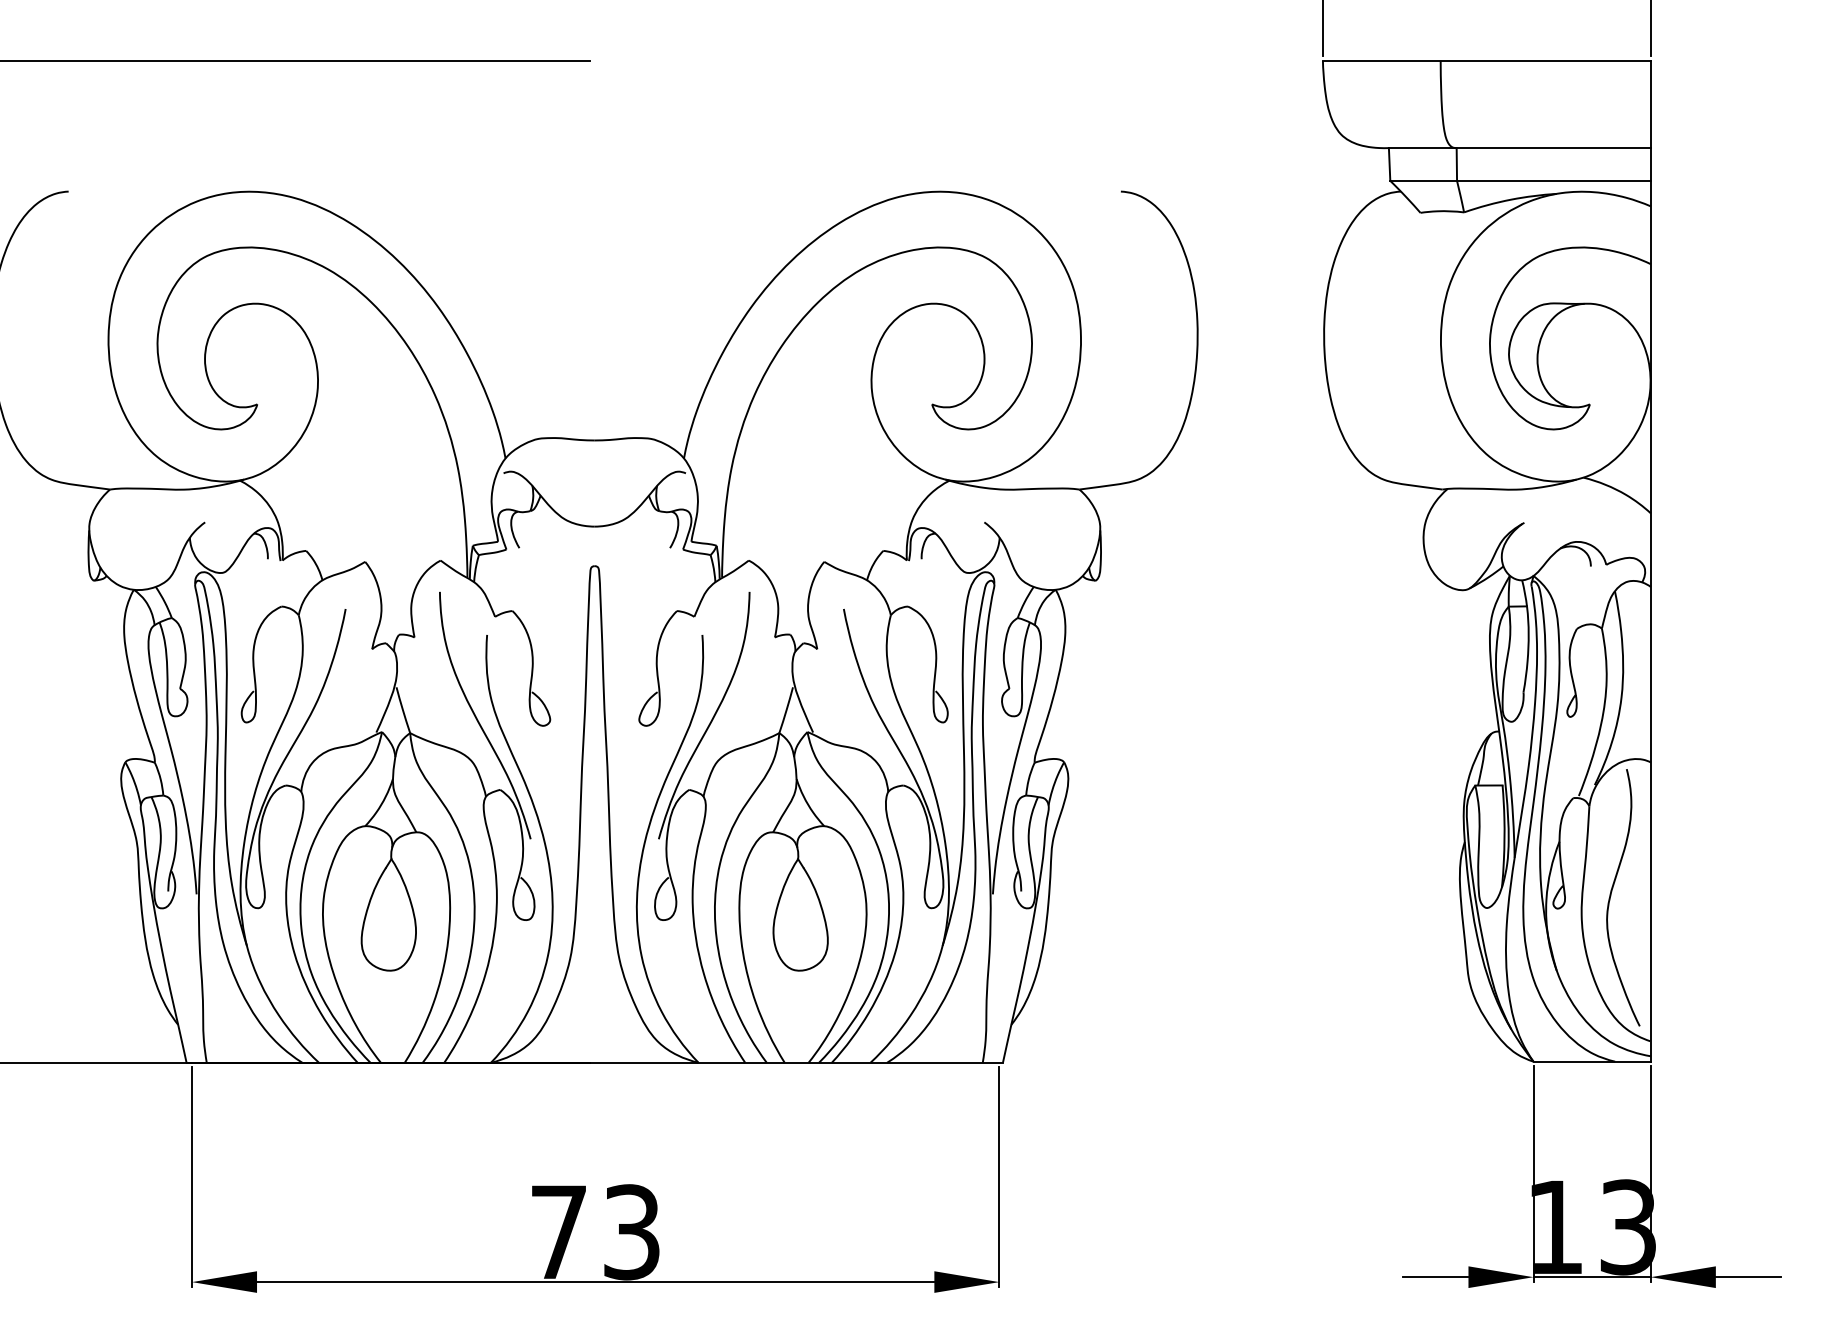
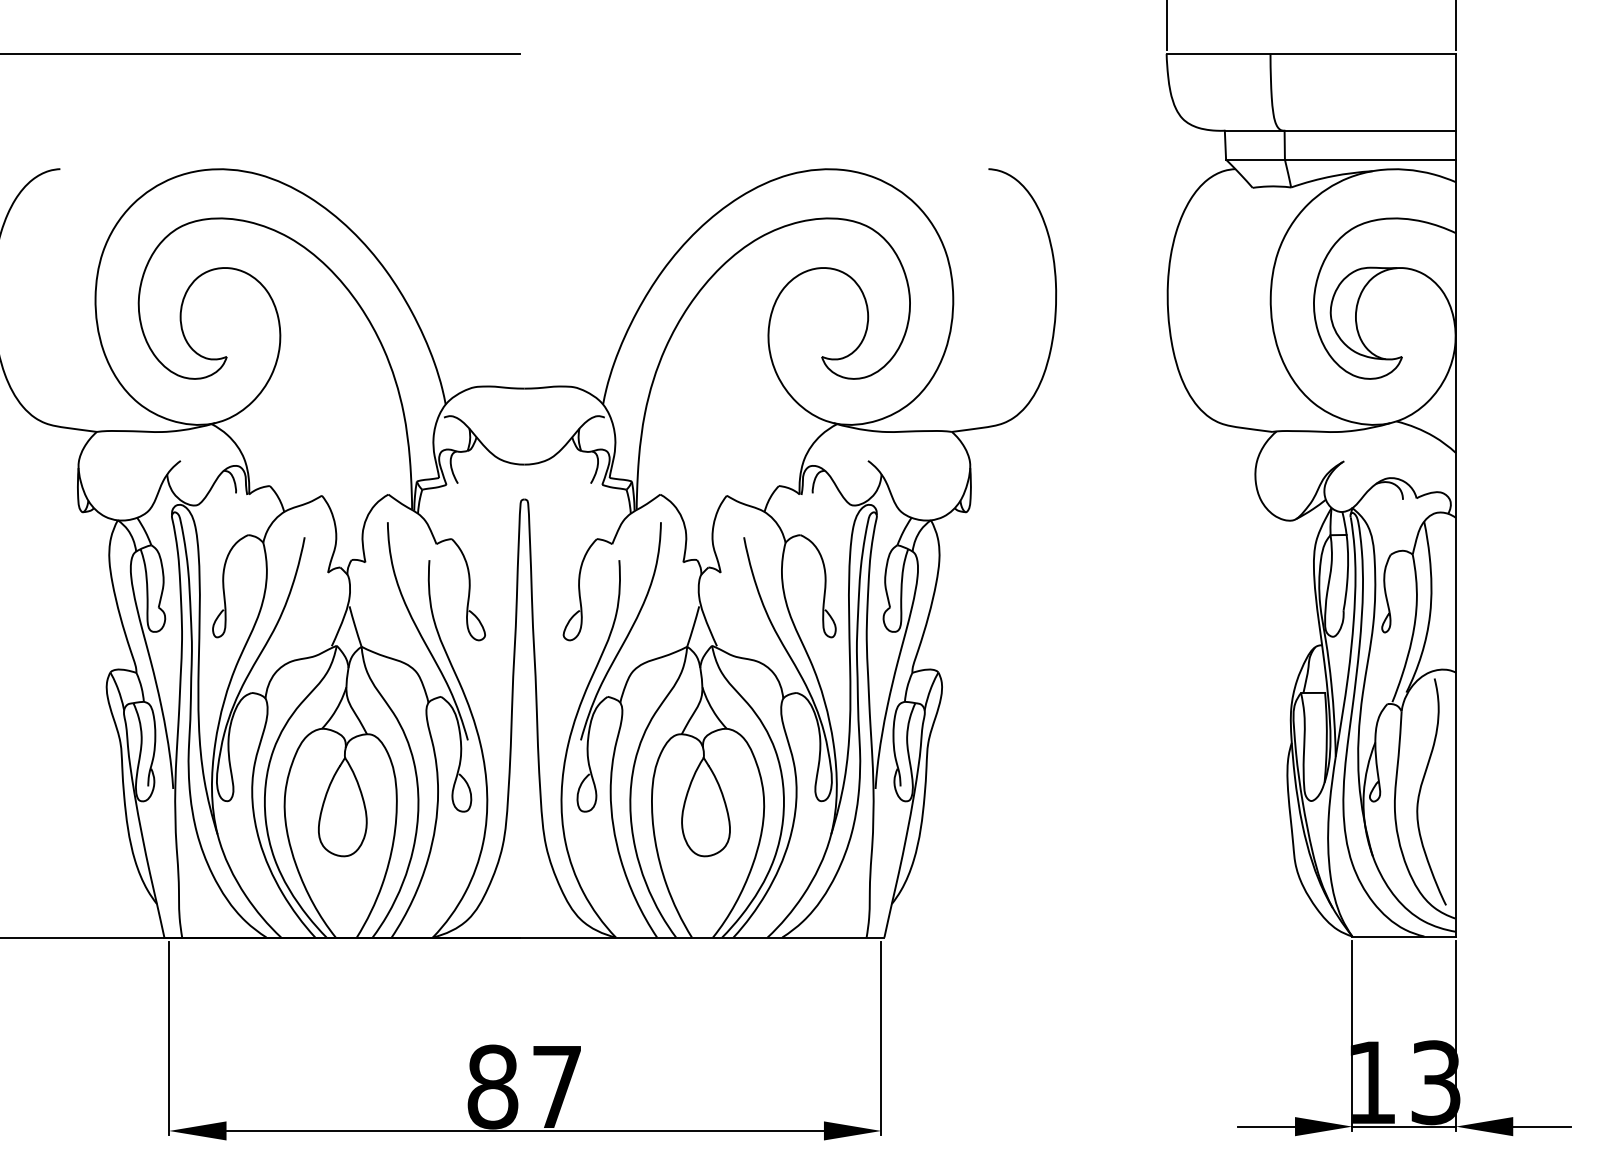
text: (594, 1232) -> (524, 1087), 73 -> 87

